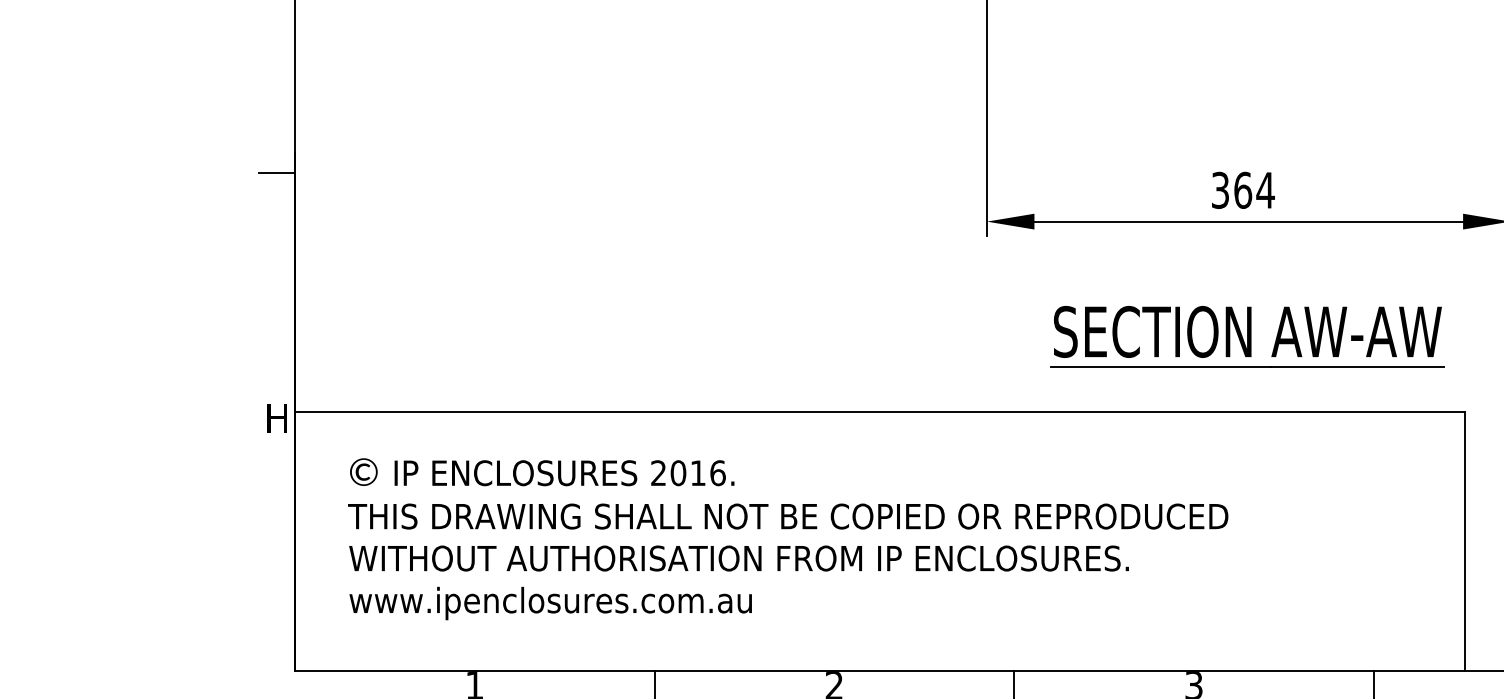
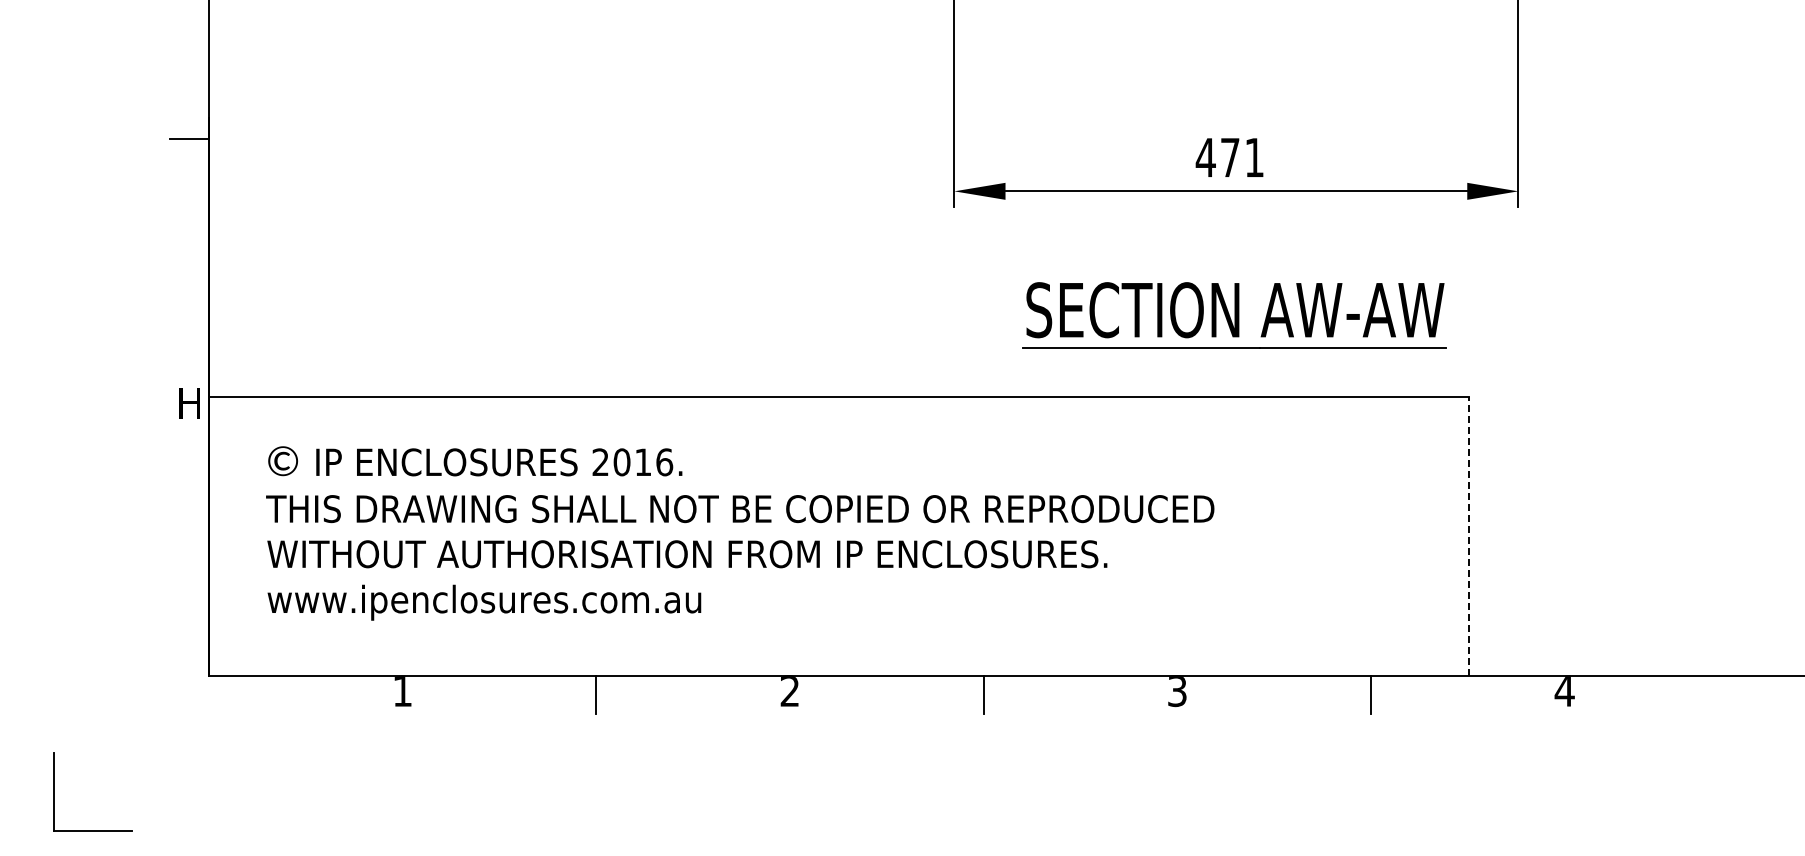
text: (1242, 190) -> (1229, 157), 364 -> 471
line: (1464, 541) -> (1468, 535), solid -> dashed

